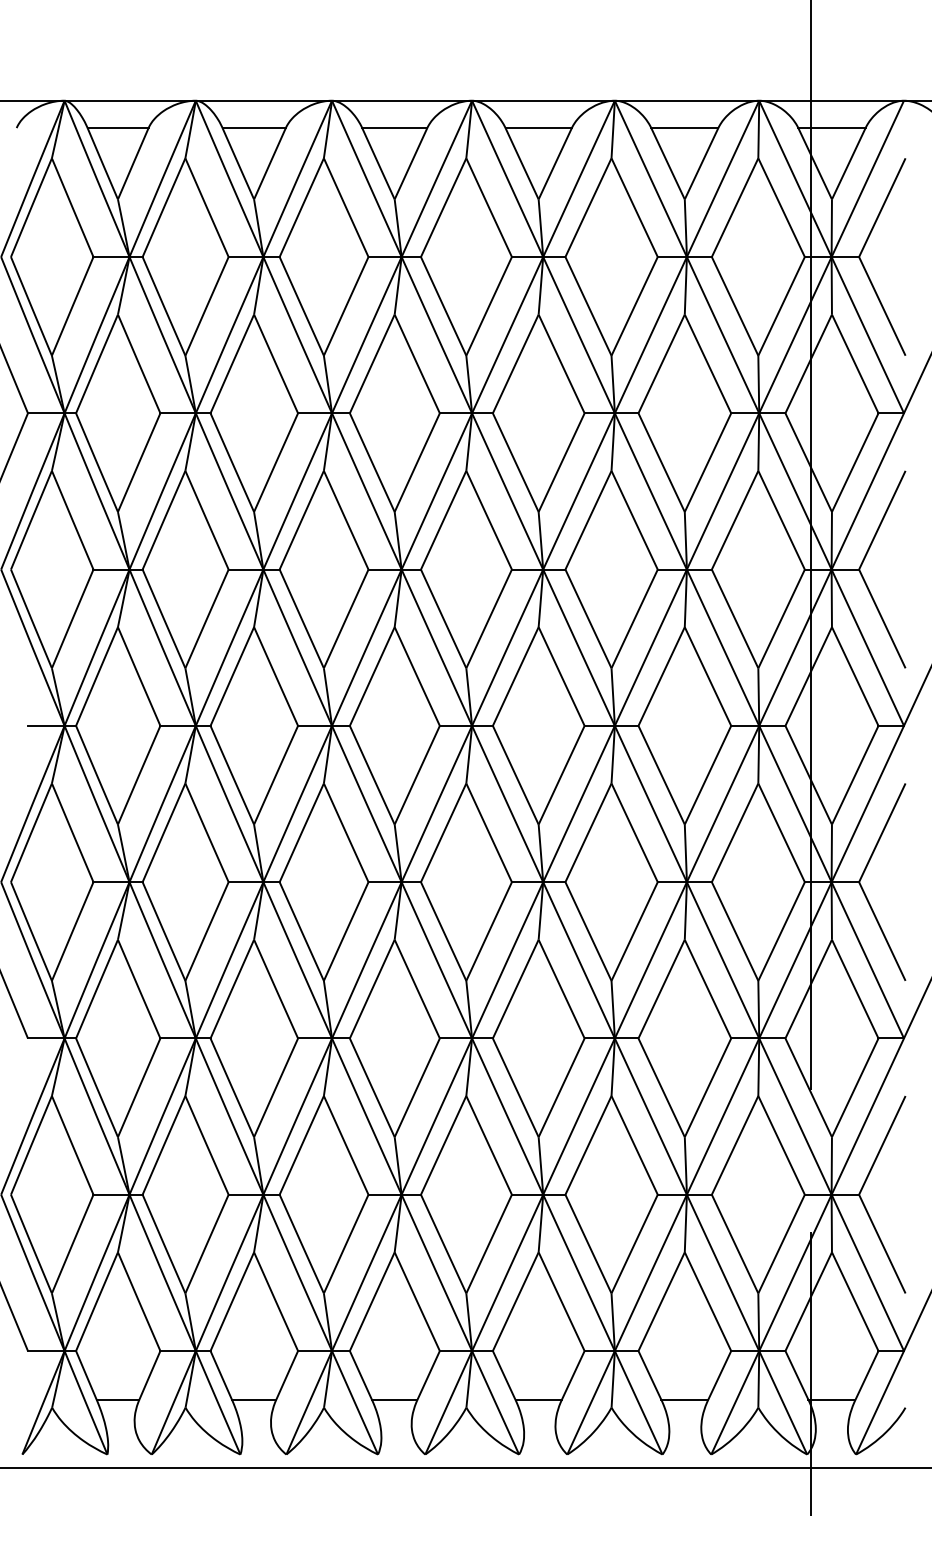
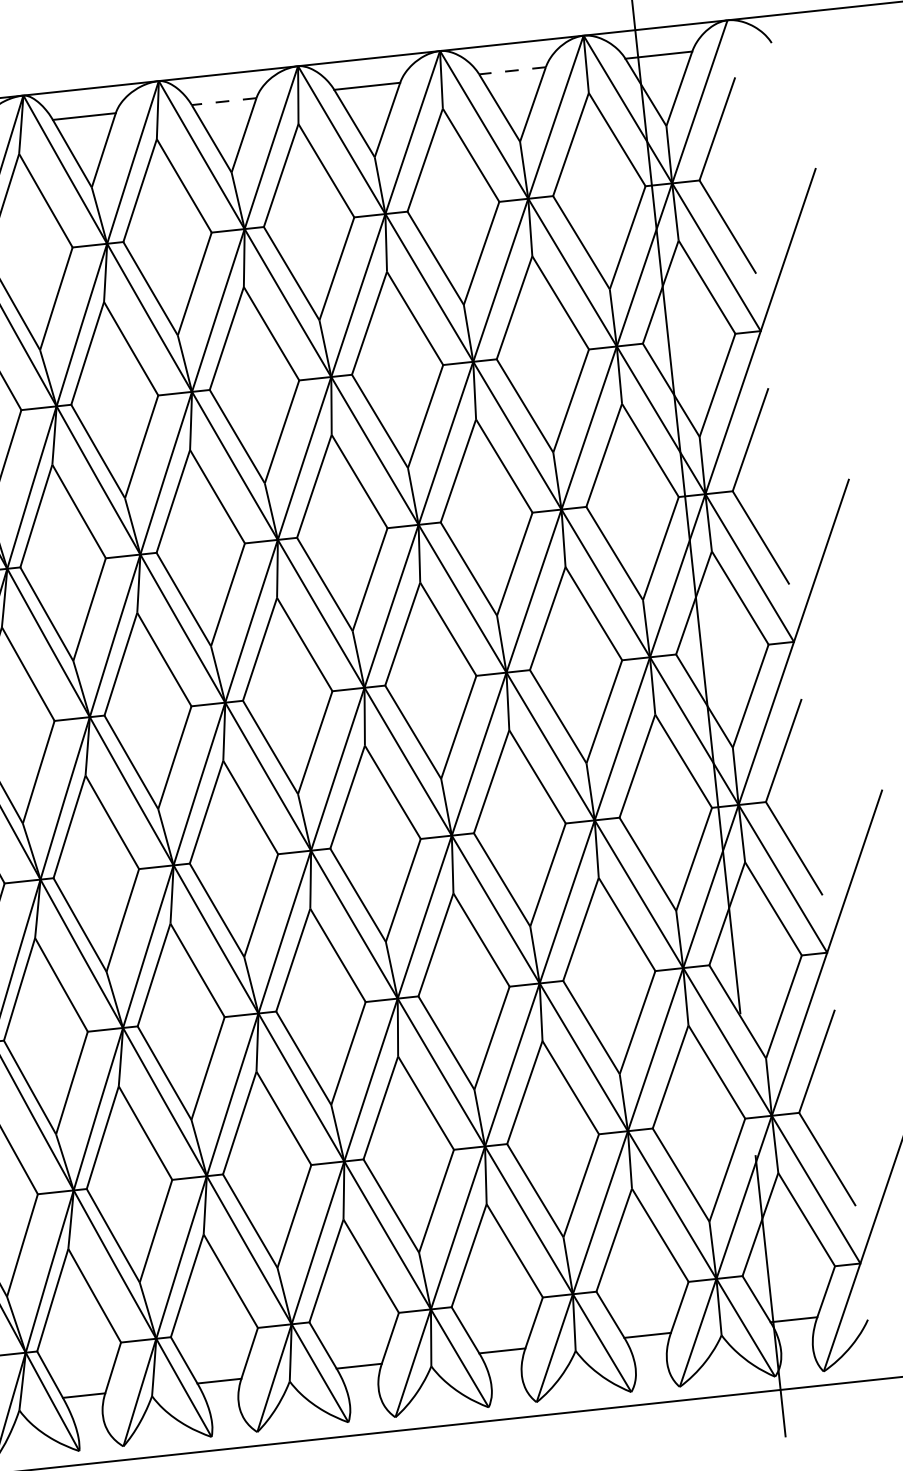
line: (394, 128) -> (223, 102), solid -> dashed
line: (684, 128) -> (512, 71), solid -> dashed

